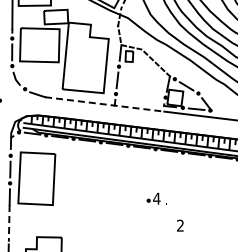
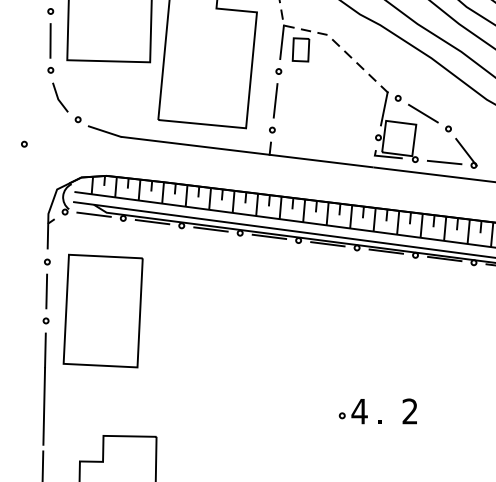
line: (104, 104) -> (247, 152), dashed -> solid
part: (156, 198) -> (358, 411), moved
line: (9, 223) -> (44, 406), dashed -> solid

